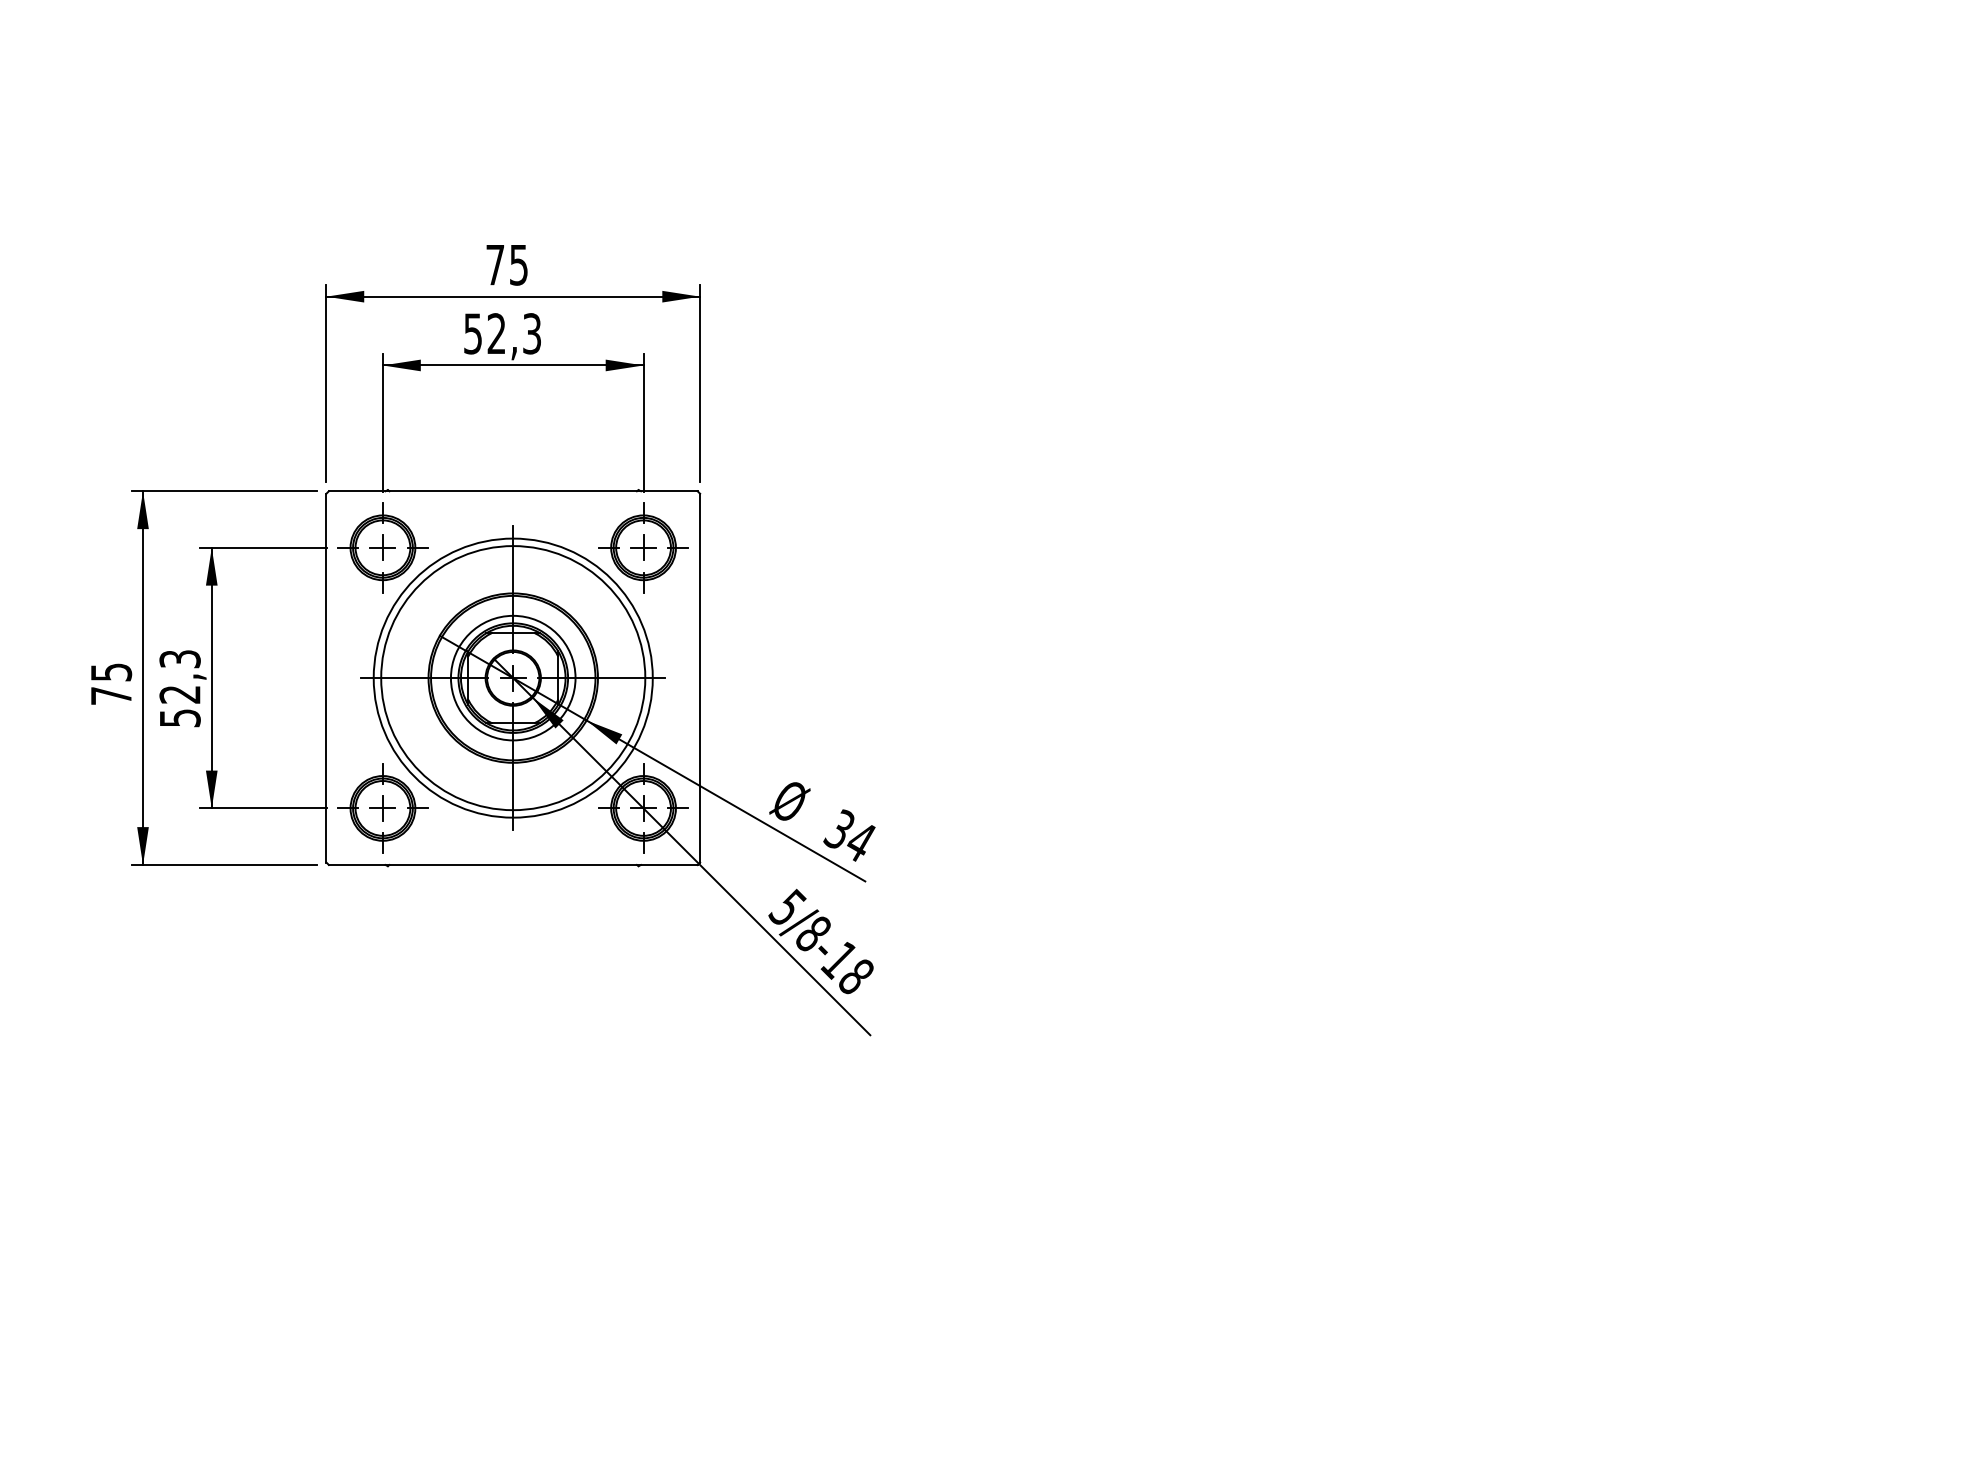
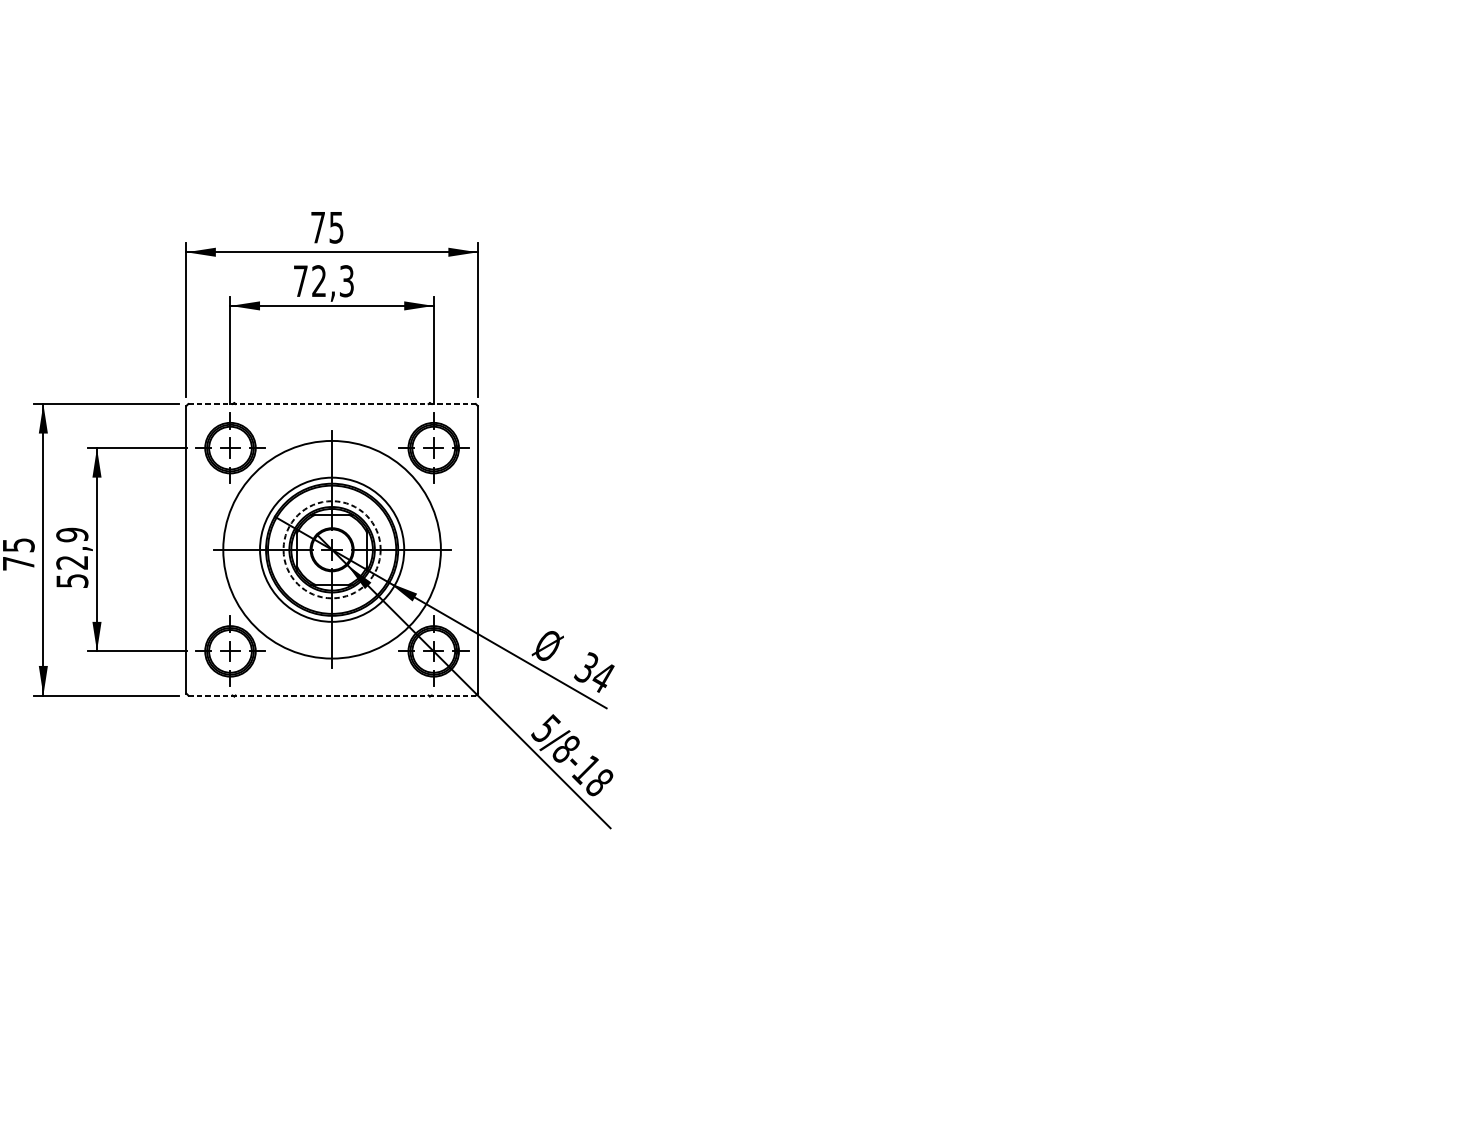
text: (472, 333) -> (300, 280), 52,3 -> 72,3
line: (513, 491) -> (332, 404), solid -> dashed
text: (179, 659) -> (71, 535), 52,3 -> 52,9
circle: (512, 677) -> (331, 549), solid -> dashed
circle: (513, 678) -> (332, 550), size x0.7
line: (513, 865) -> (332, 695), solid -> dashed

